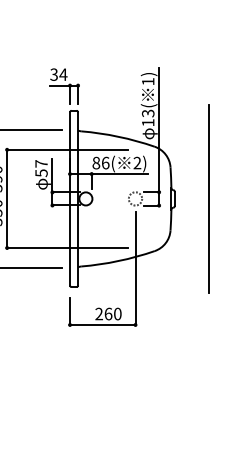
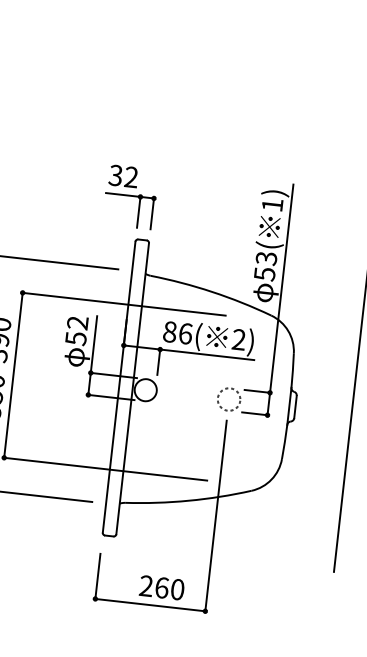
text: (63, 74) -> (131, 176), 34 -> 32
text: (148, 122) -> (265, 273), 13( -> 53(
text: (41, 163) -> (77, 322), 57 -> 52

